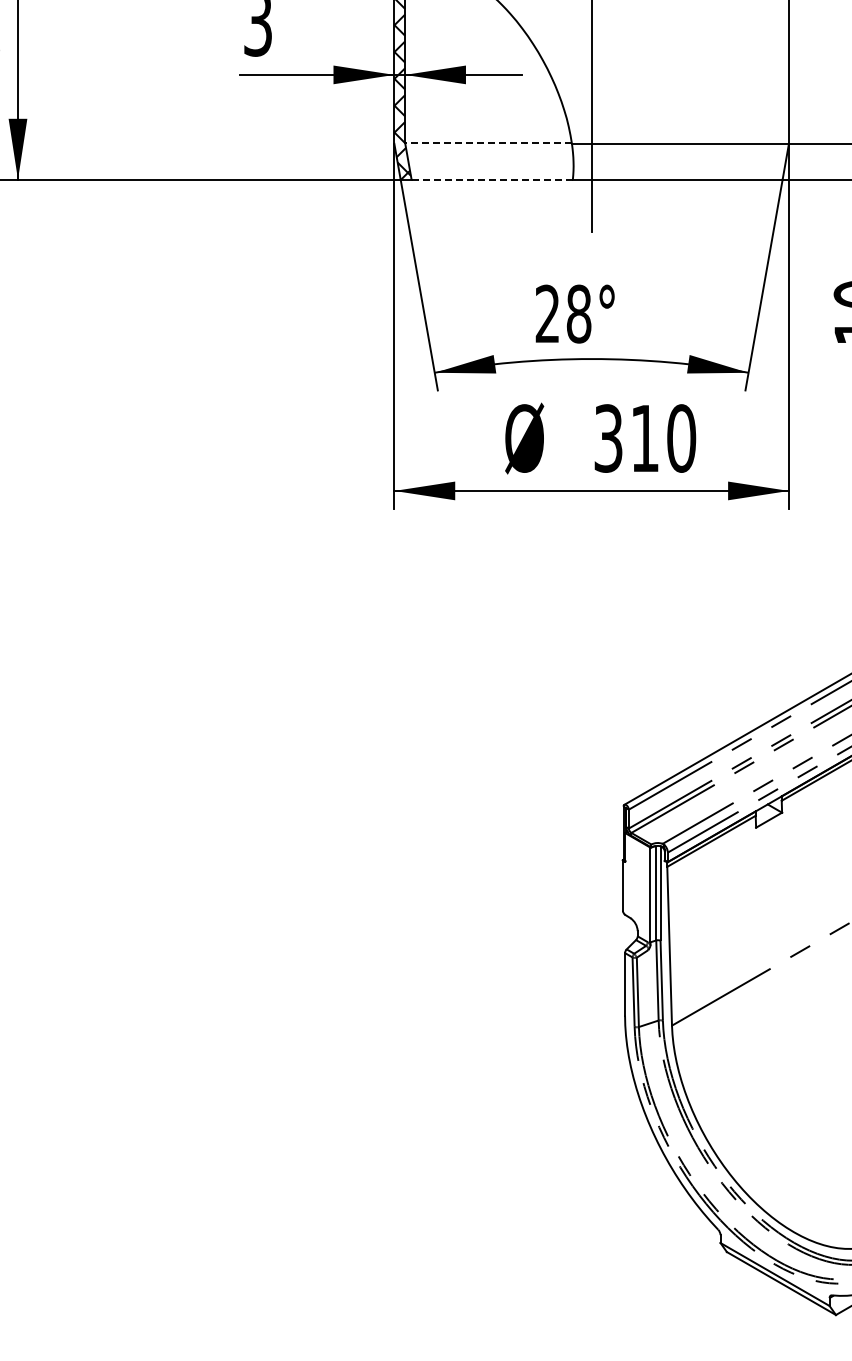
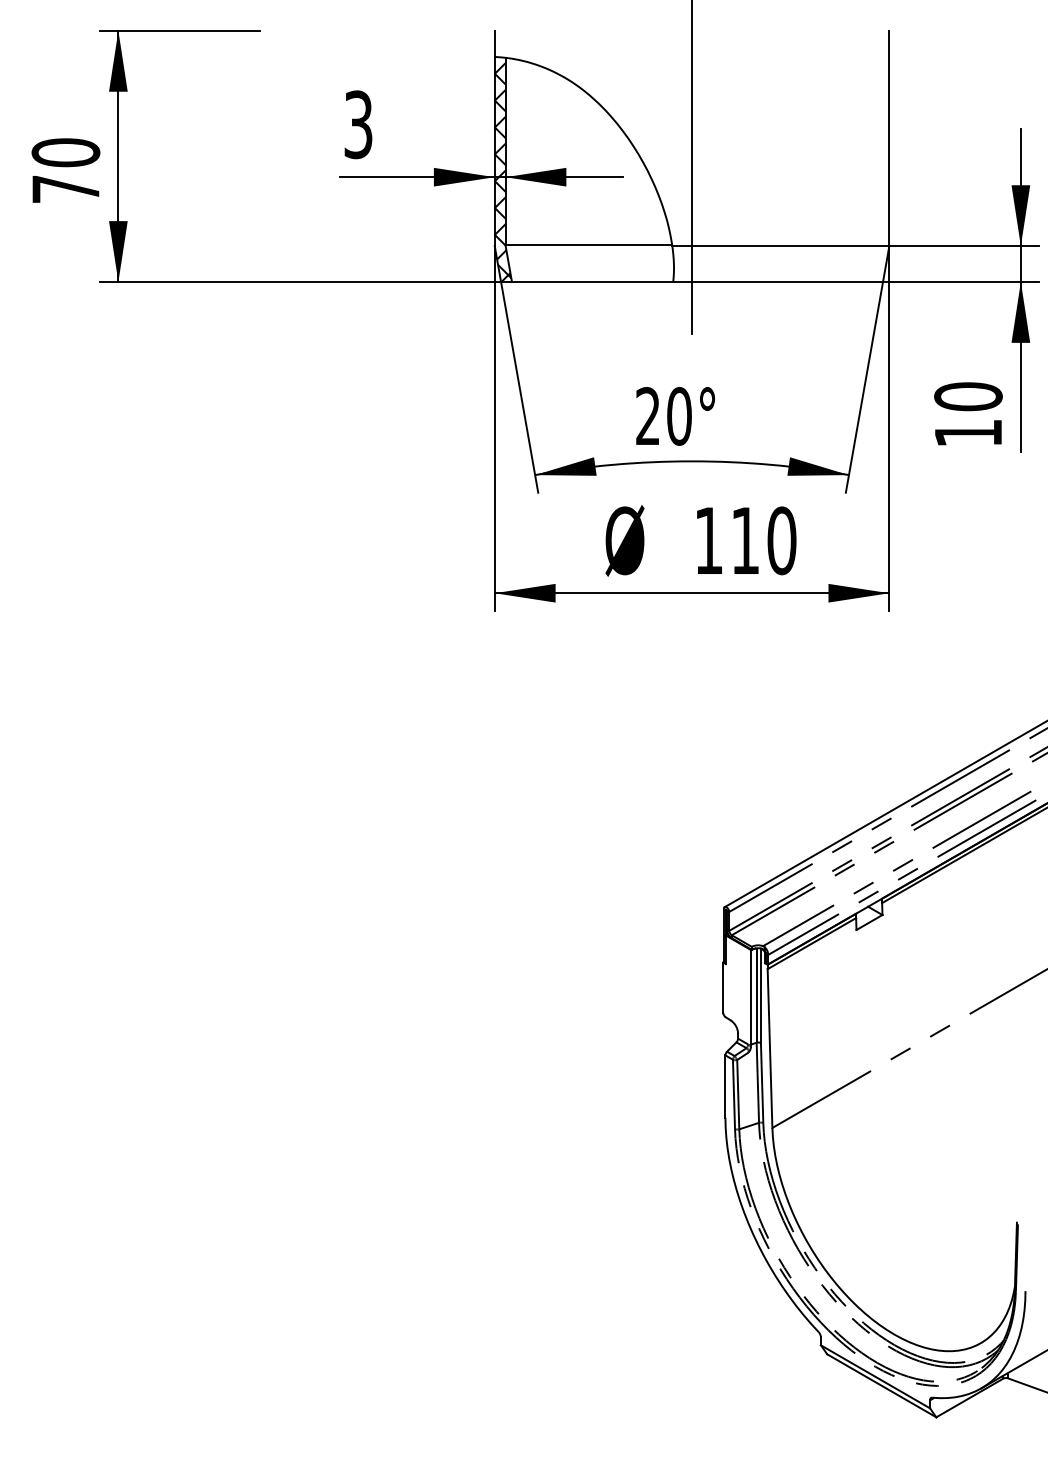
line: (488, 143) -> (588, 245), dashed -> solid
line: (492, 180) -> (592, 282), dashed -> solid
text: (579, 314) -> (679, 416), 28° -> 20°
text: (608, 438) -> (708, 540), 310 -> 110

